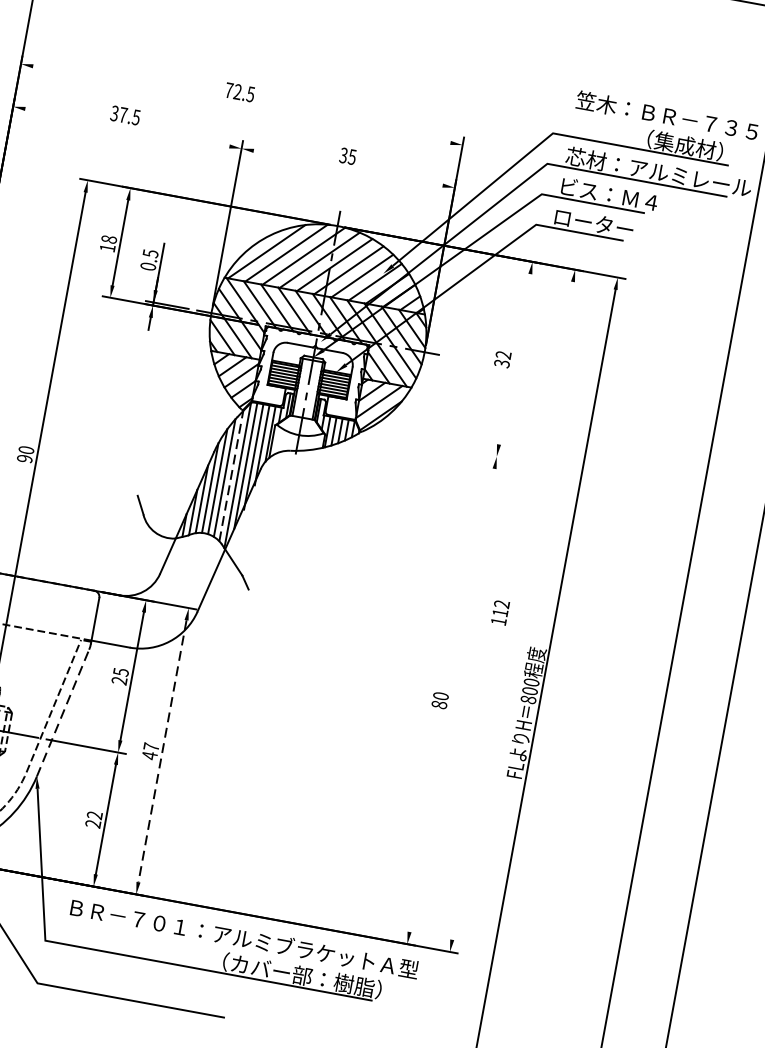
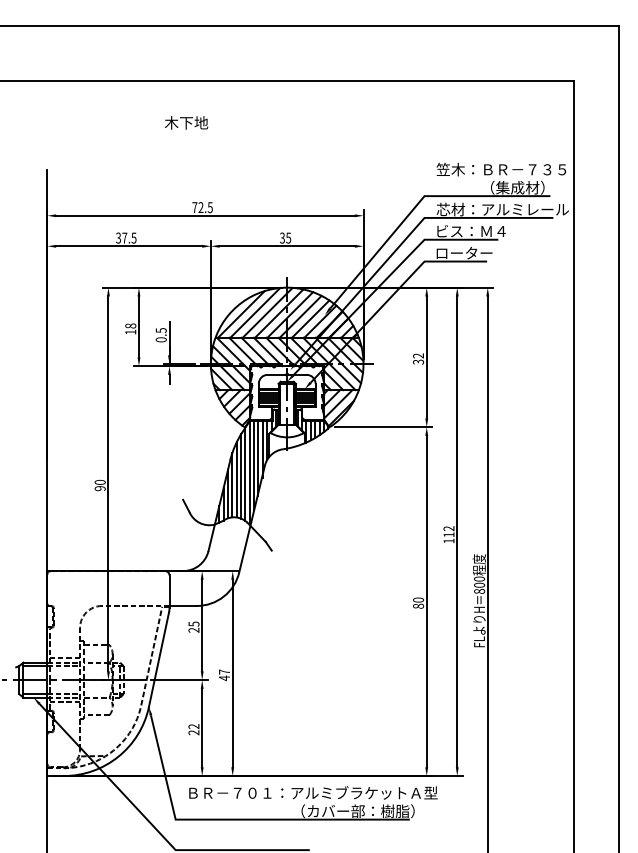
line: (241, 104) -> (205, 215), added
line: (127, 128) -> (129, 246), added
line: (347, 168) -> (286, 246), added
line: (514, 359) -> (426, 357), added
line: (436, 446) -> (383, 427), added
line: (231, 476) -> (245, 474), dashed -> solid
line: (513, 610) -> (457, 531), added
line: (451, 700) -> (426, 601), added
line: (63, 712) -> (159, 659), dashed -> solid
line: (162, 751) -> (232, 673), dashed -> solid

